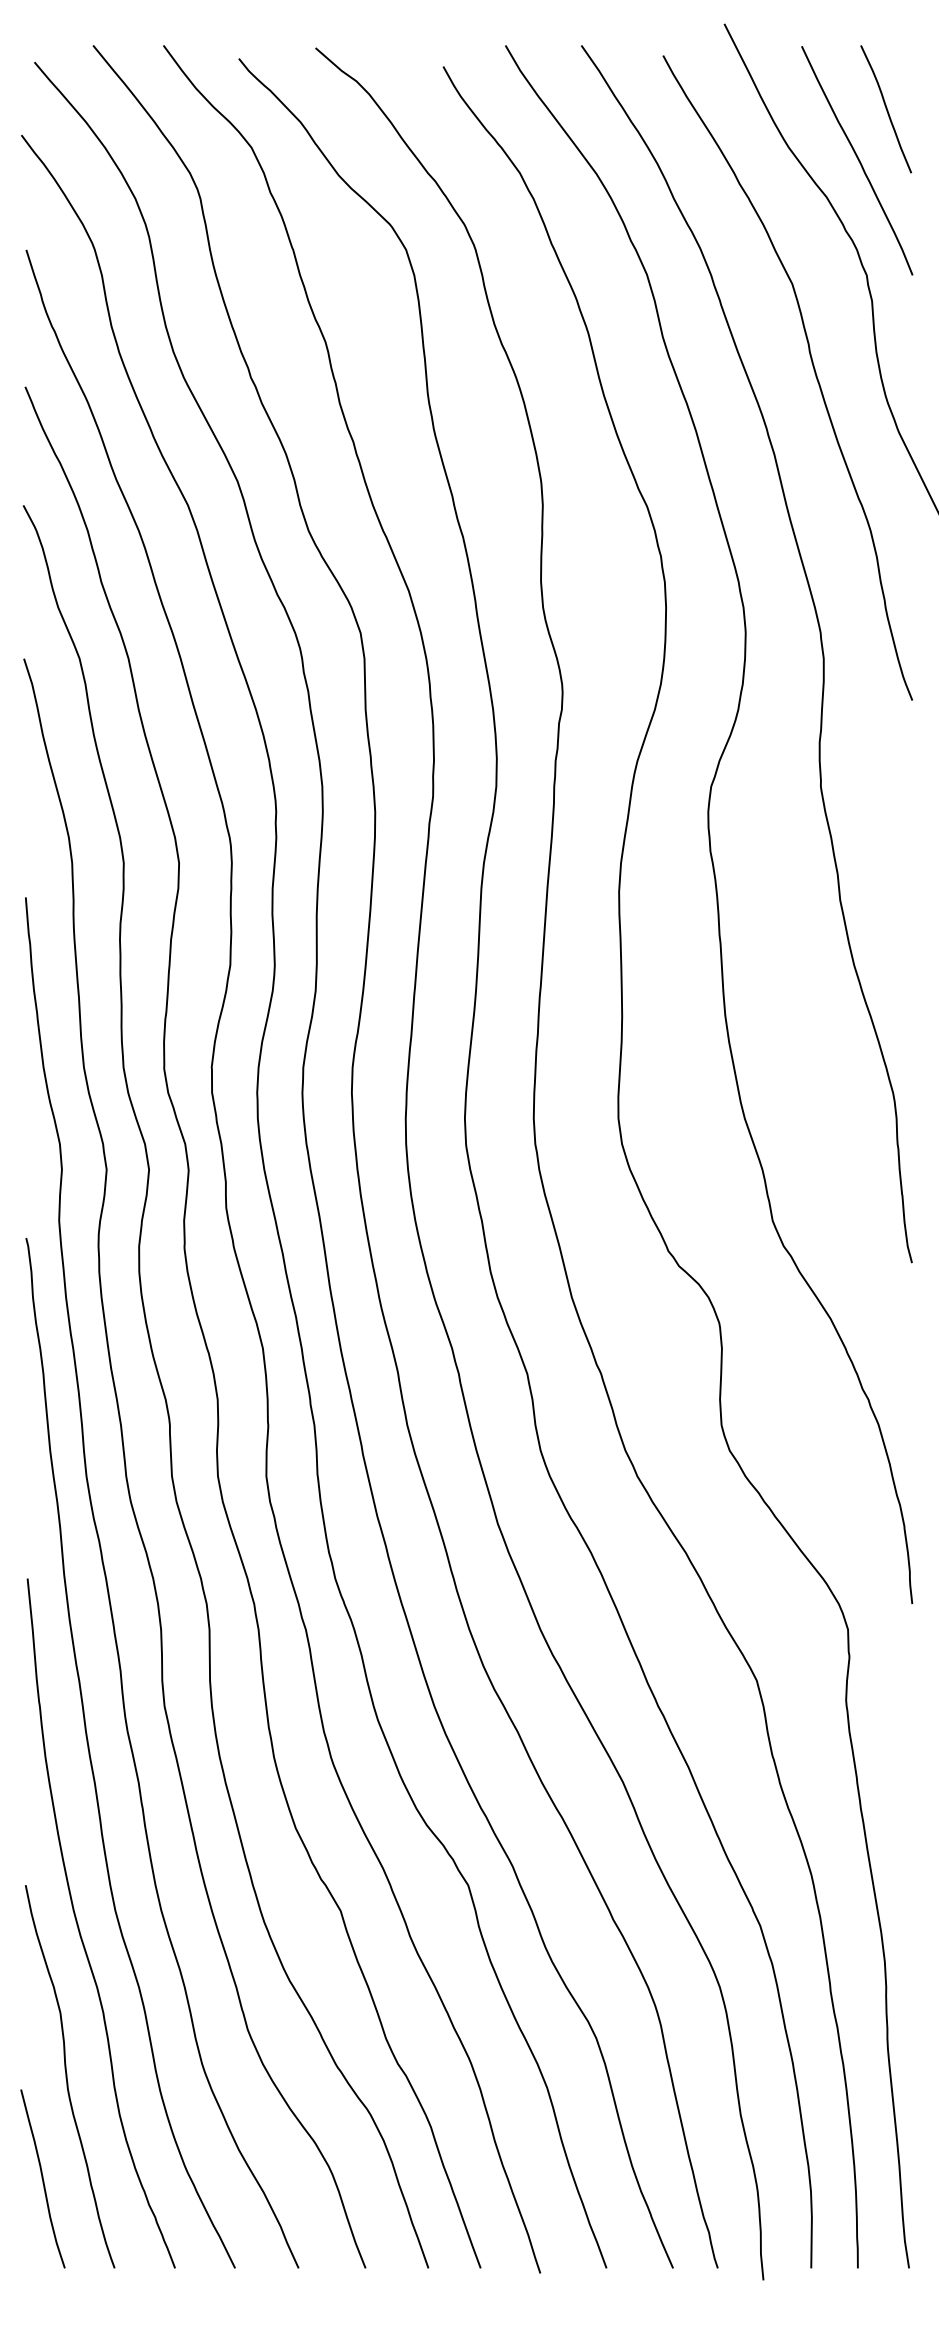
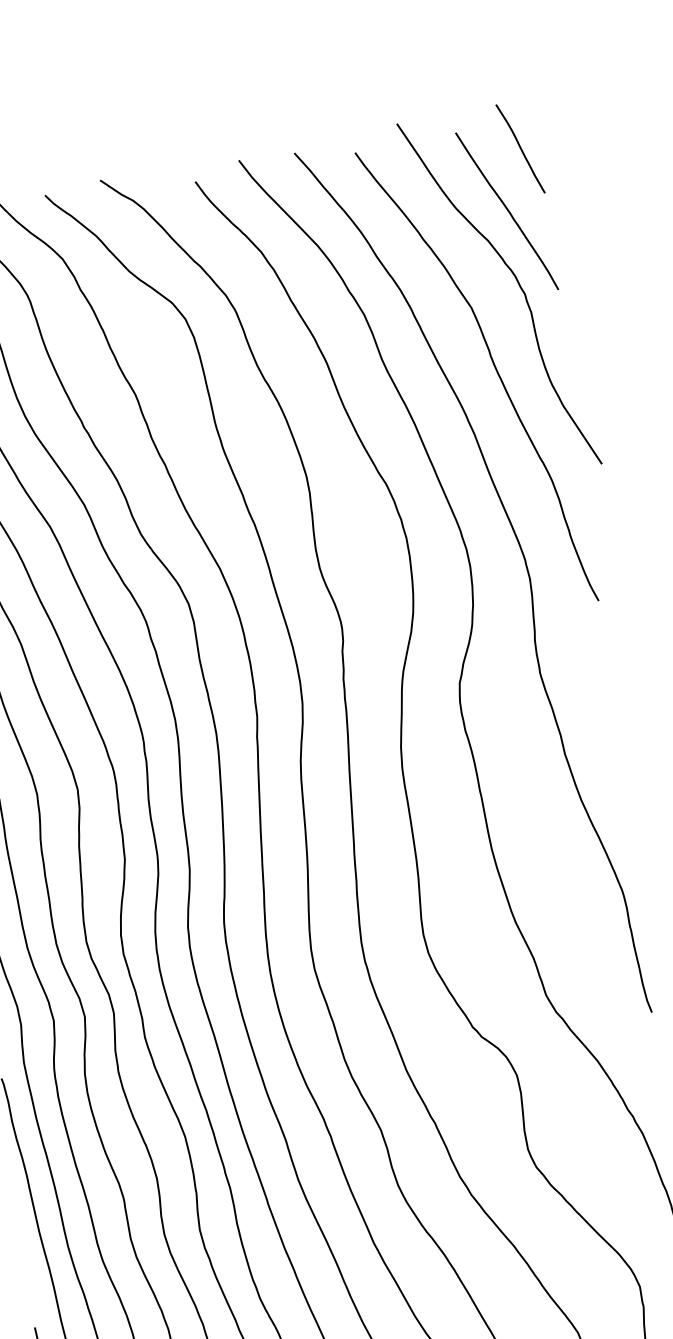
curve: (886, 109) -> (520, 149), moved

